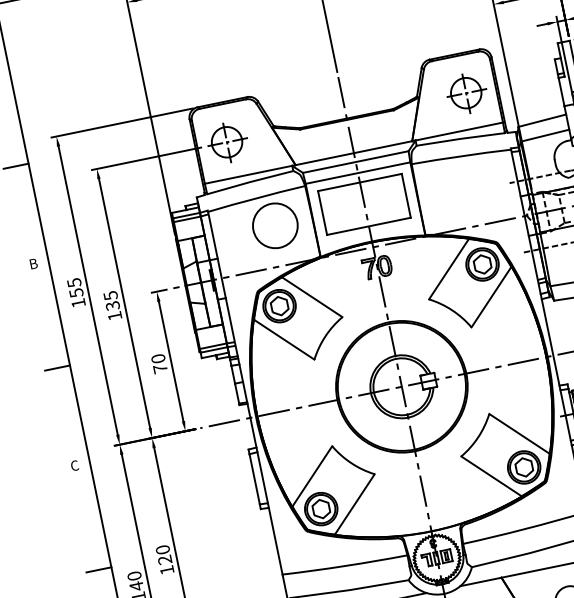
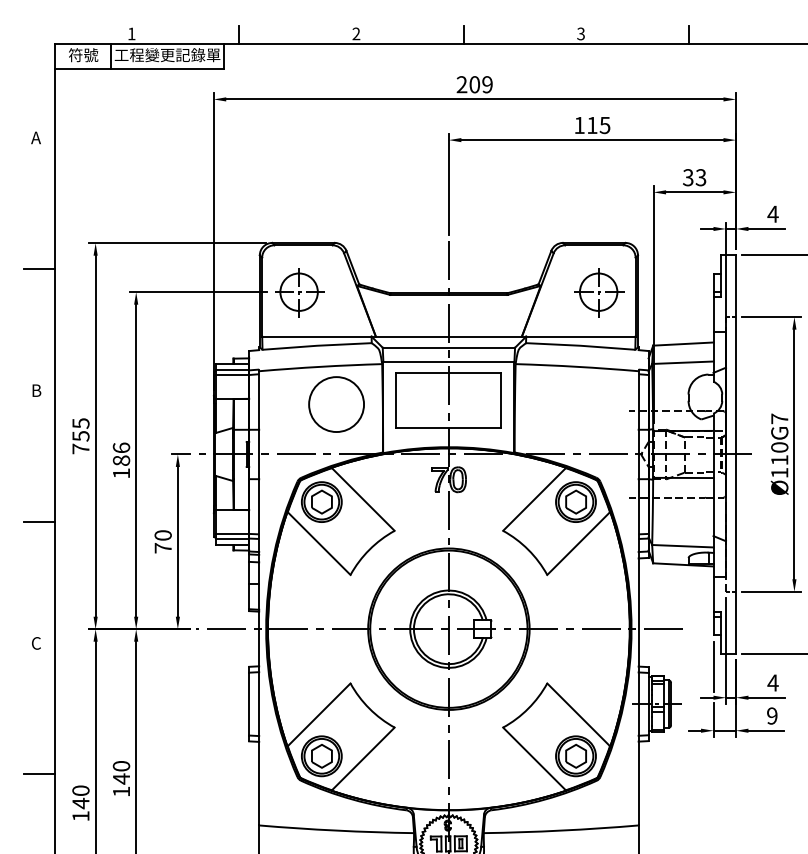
text: (111, 300) -> (121, 454), 135 -> 186
text: (78, 302) -> (80, 448), 155 -> 755
text: (164, 559) -> (120, 778), 120 -> 140

